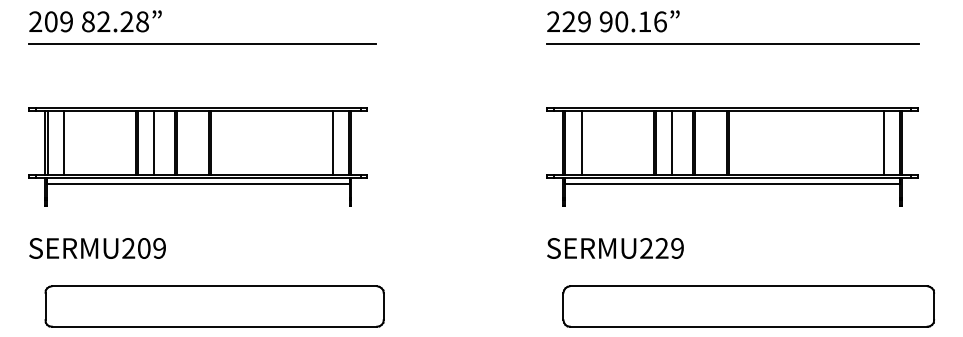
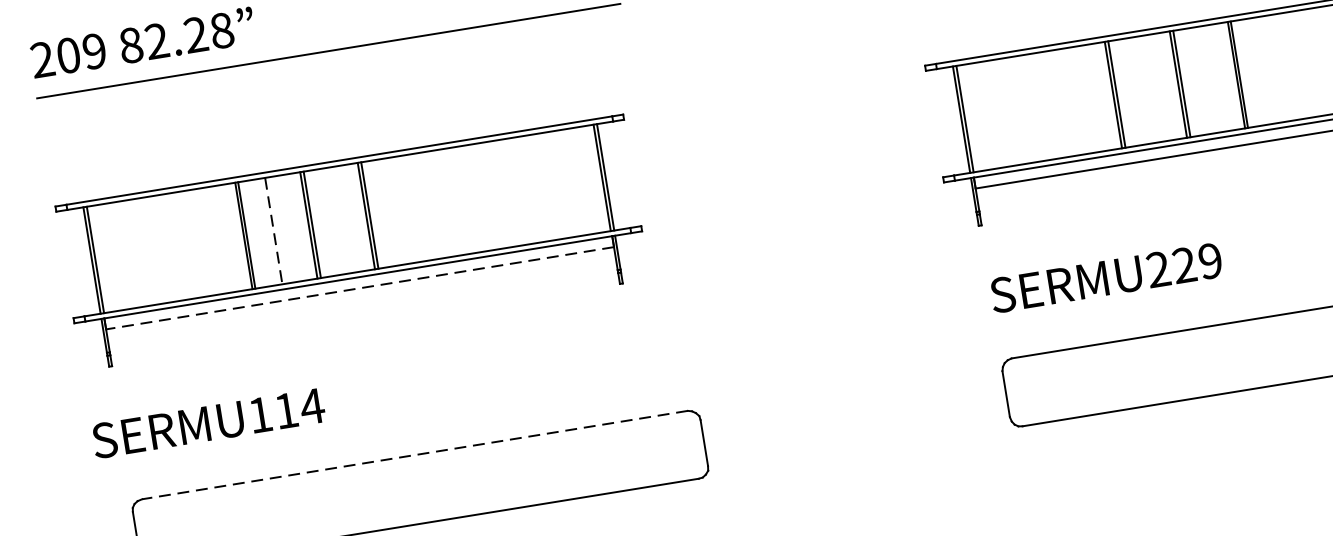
line: (63, 142) -> (122, 254), removed
line: (153, 142) -> (273, 230), solid -> dashed
line: (333, 142) -> (575, 181), removed
line: (581, 142) -> (991, 113), removed
line: (671, 142) -> (1142, 89), removed
line: (197, 184) -> (358, 288), solid -> dashed
text: (144, 248) -> (286, 410), SERMU209 -> SERMU114
text: (615, 248) -> (1106, 278), moved
line: (214, 286) -> (414, 455), solid -> dashed

